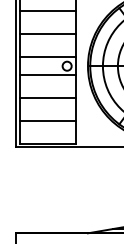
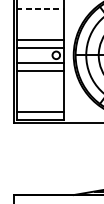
line: (48, 11) -> (40, 9), solid -> dashed
line: (47, 34) -> (39, 40), moved
line: (47, 98) -> (39, 71), moved
line: (47, 121) -> (39, 112), moved

